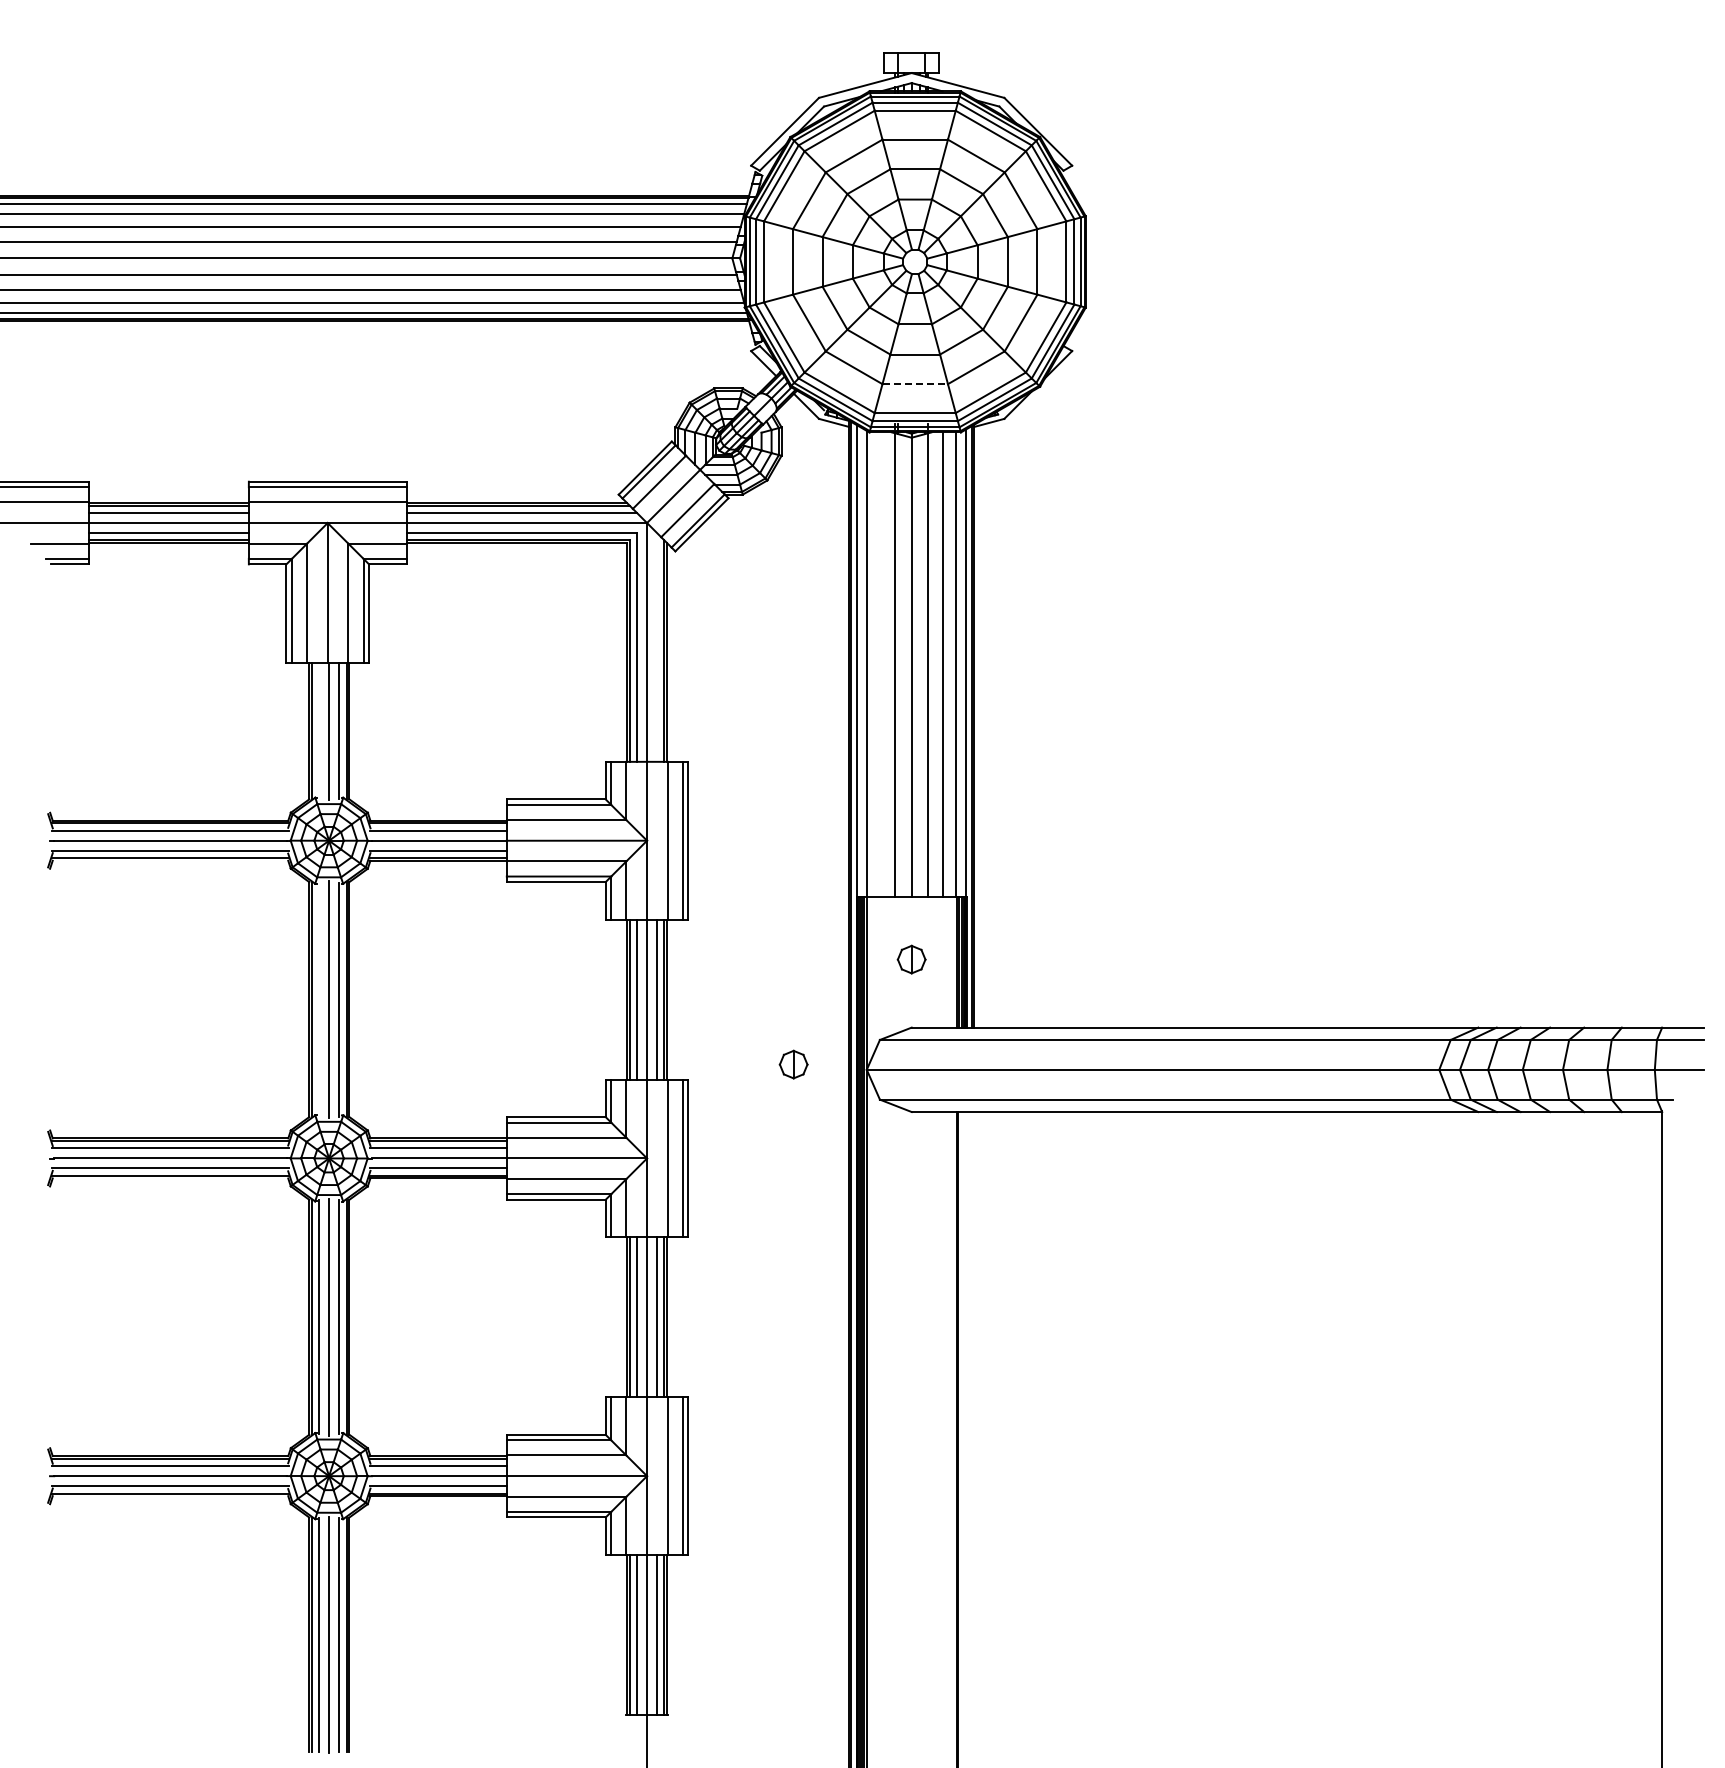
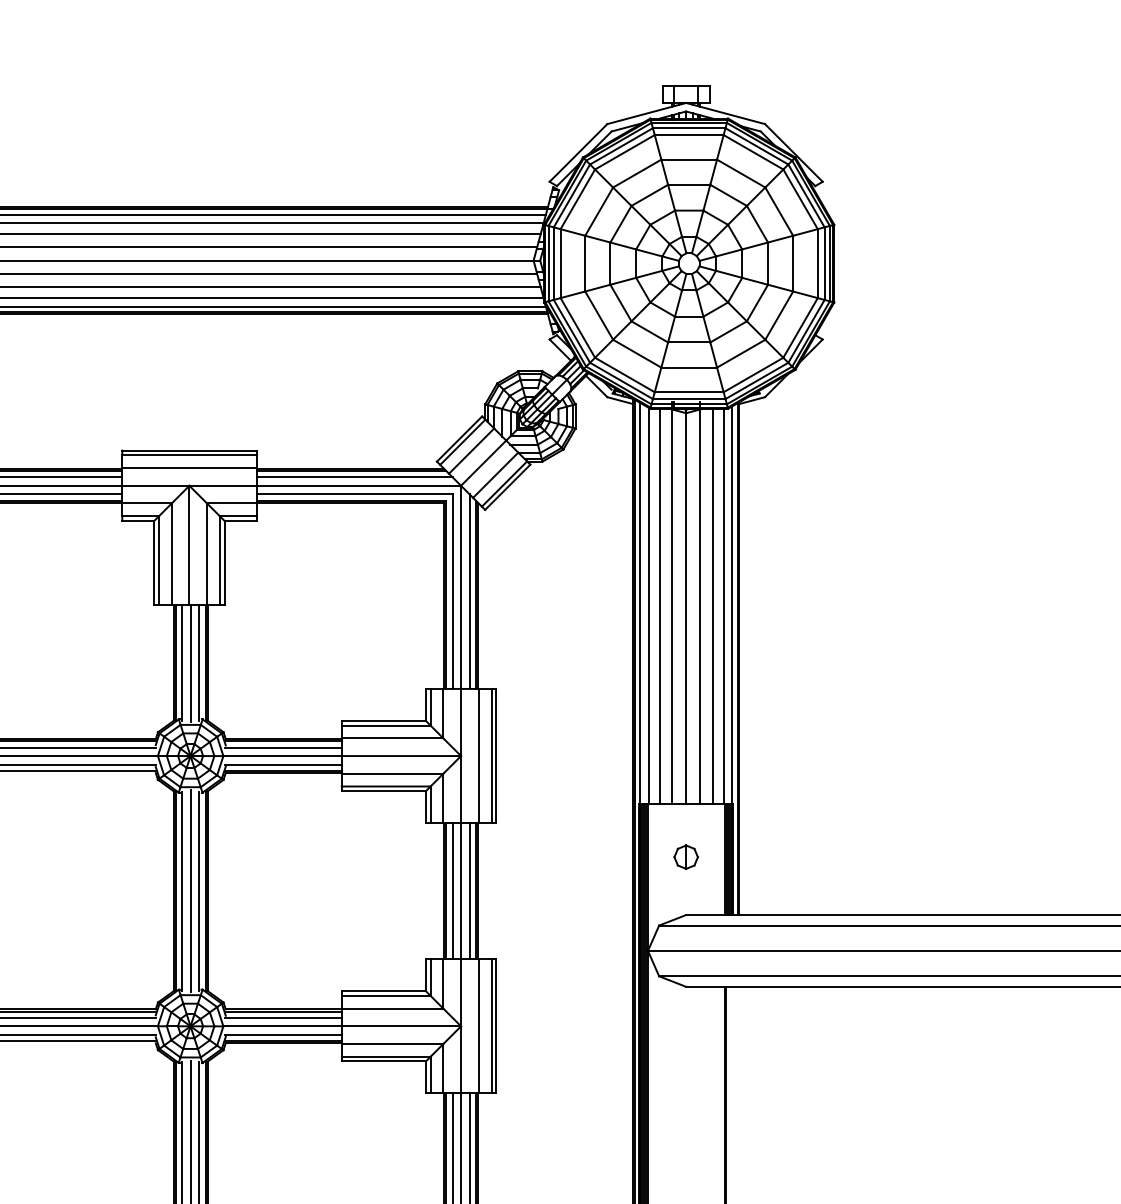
line: (915, 384) -> (689, 367), dashed -> solid
line: (657, 647) -> (469, 591), added
line: (880, 664) -> (659, 606), added
line: (319, 731) -> (182, 663), added
line: (319, 999) -> (182, 891), added
part: (793, 1064) -> (585, 946), removed

